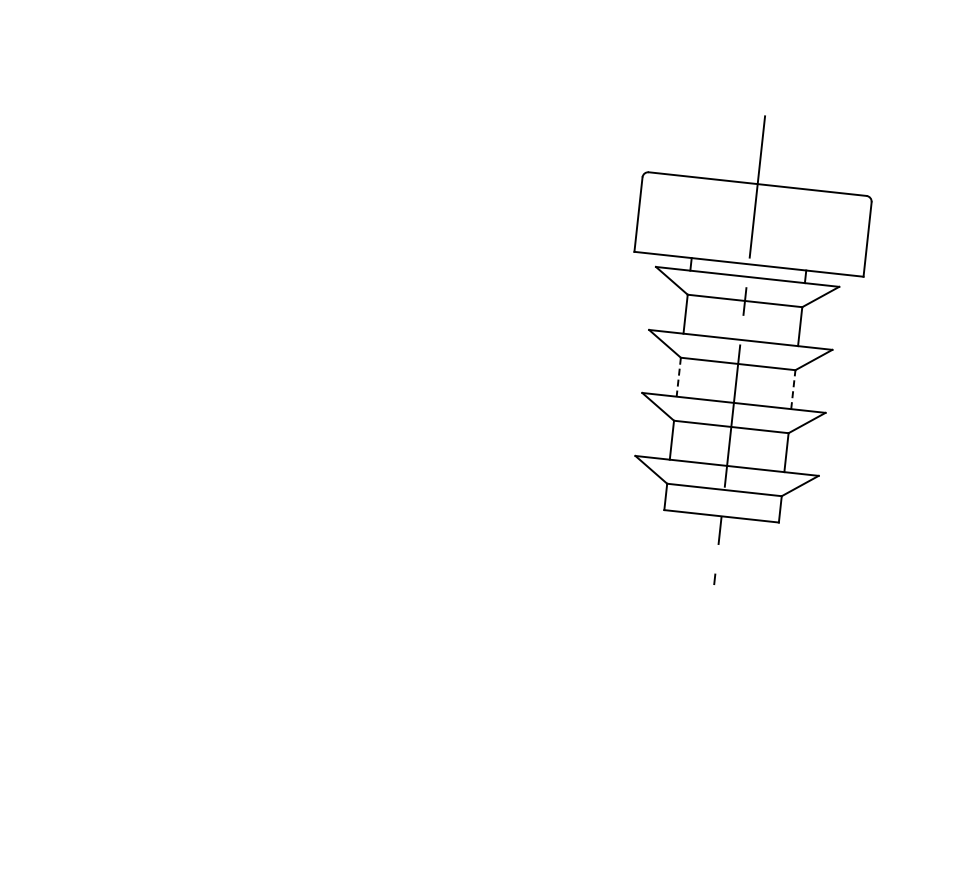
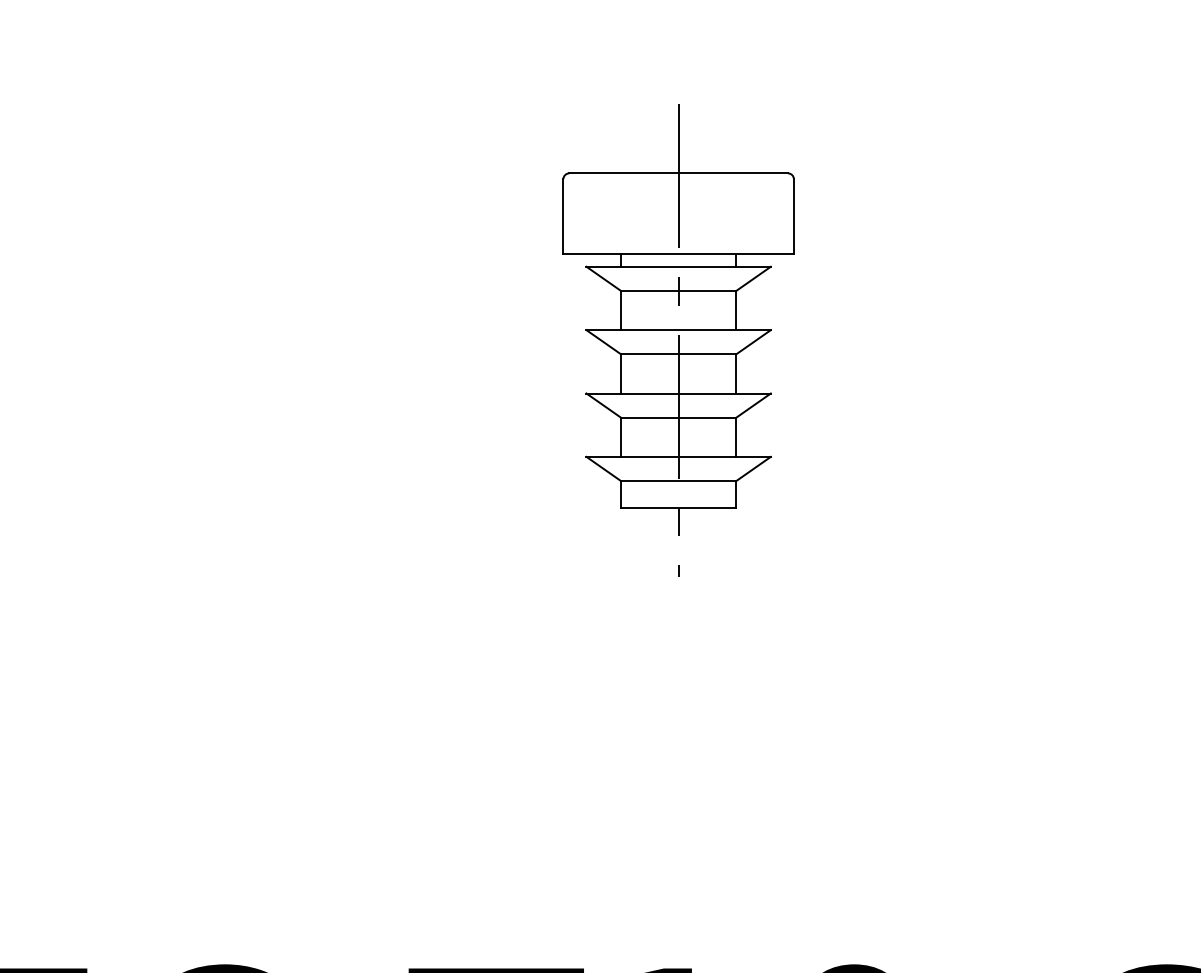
line: (679, 376) -> (621, 373), dashed -> solid
line: (793, 389) -> (736, 373), dashed -> solid

